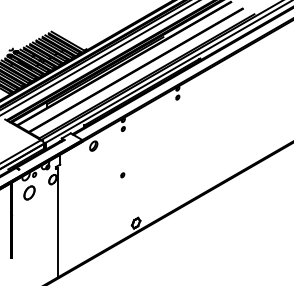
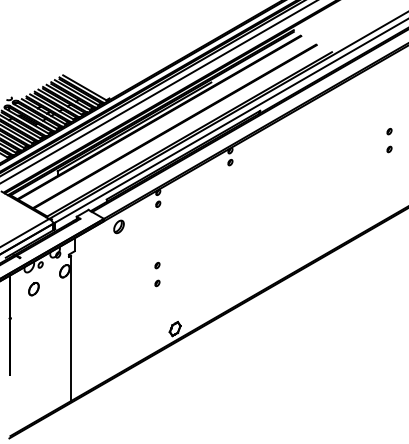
part: (122, 188) -> (157, 283), added
part: (29, 193) -> (33, 289), size x0.71

